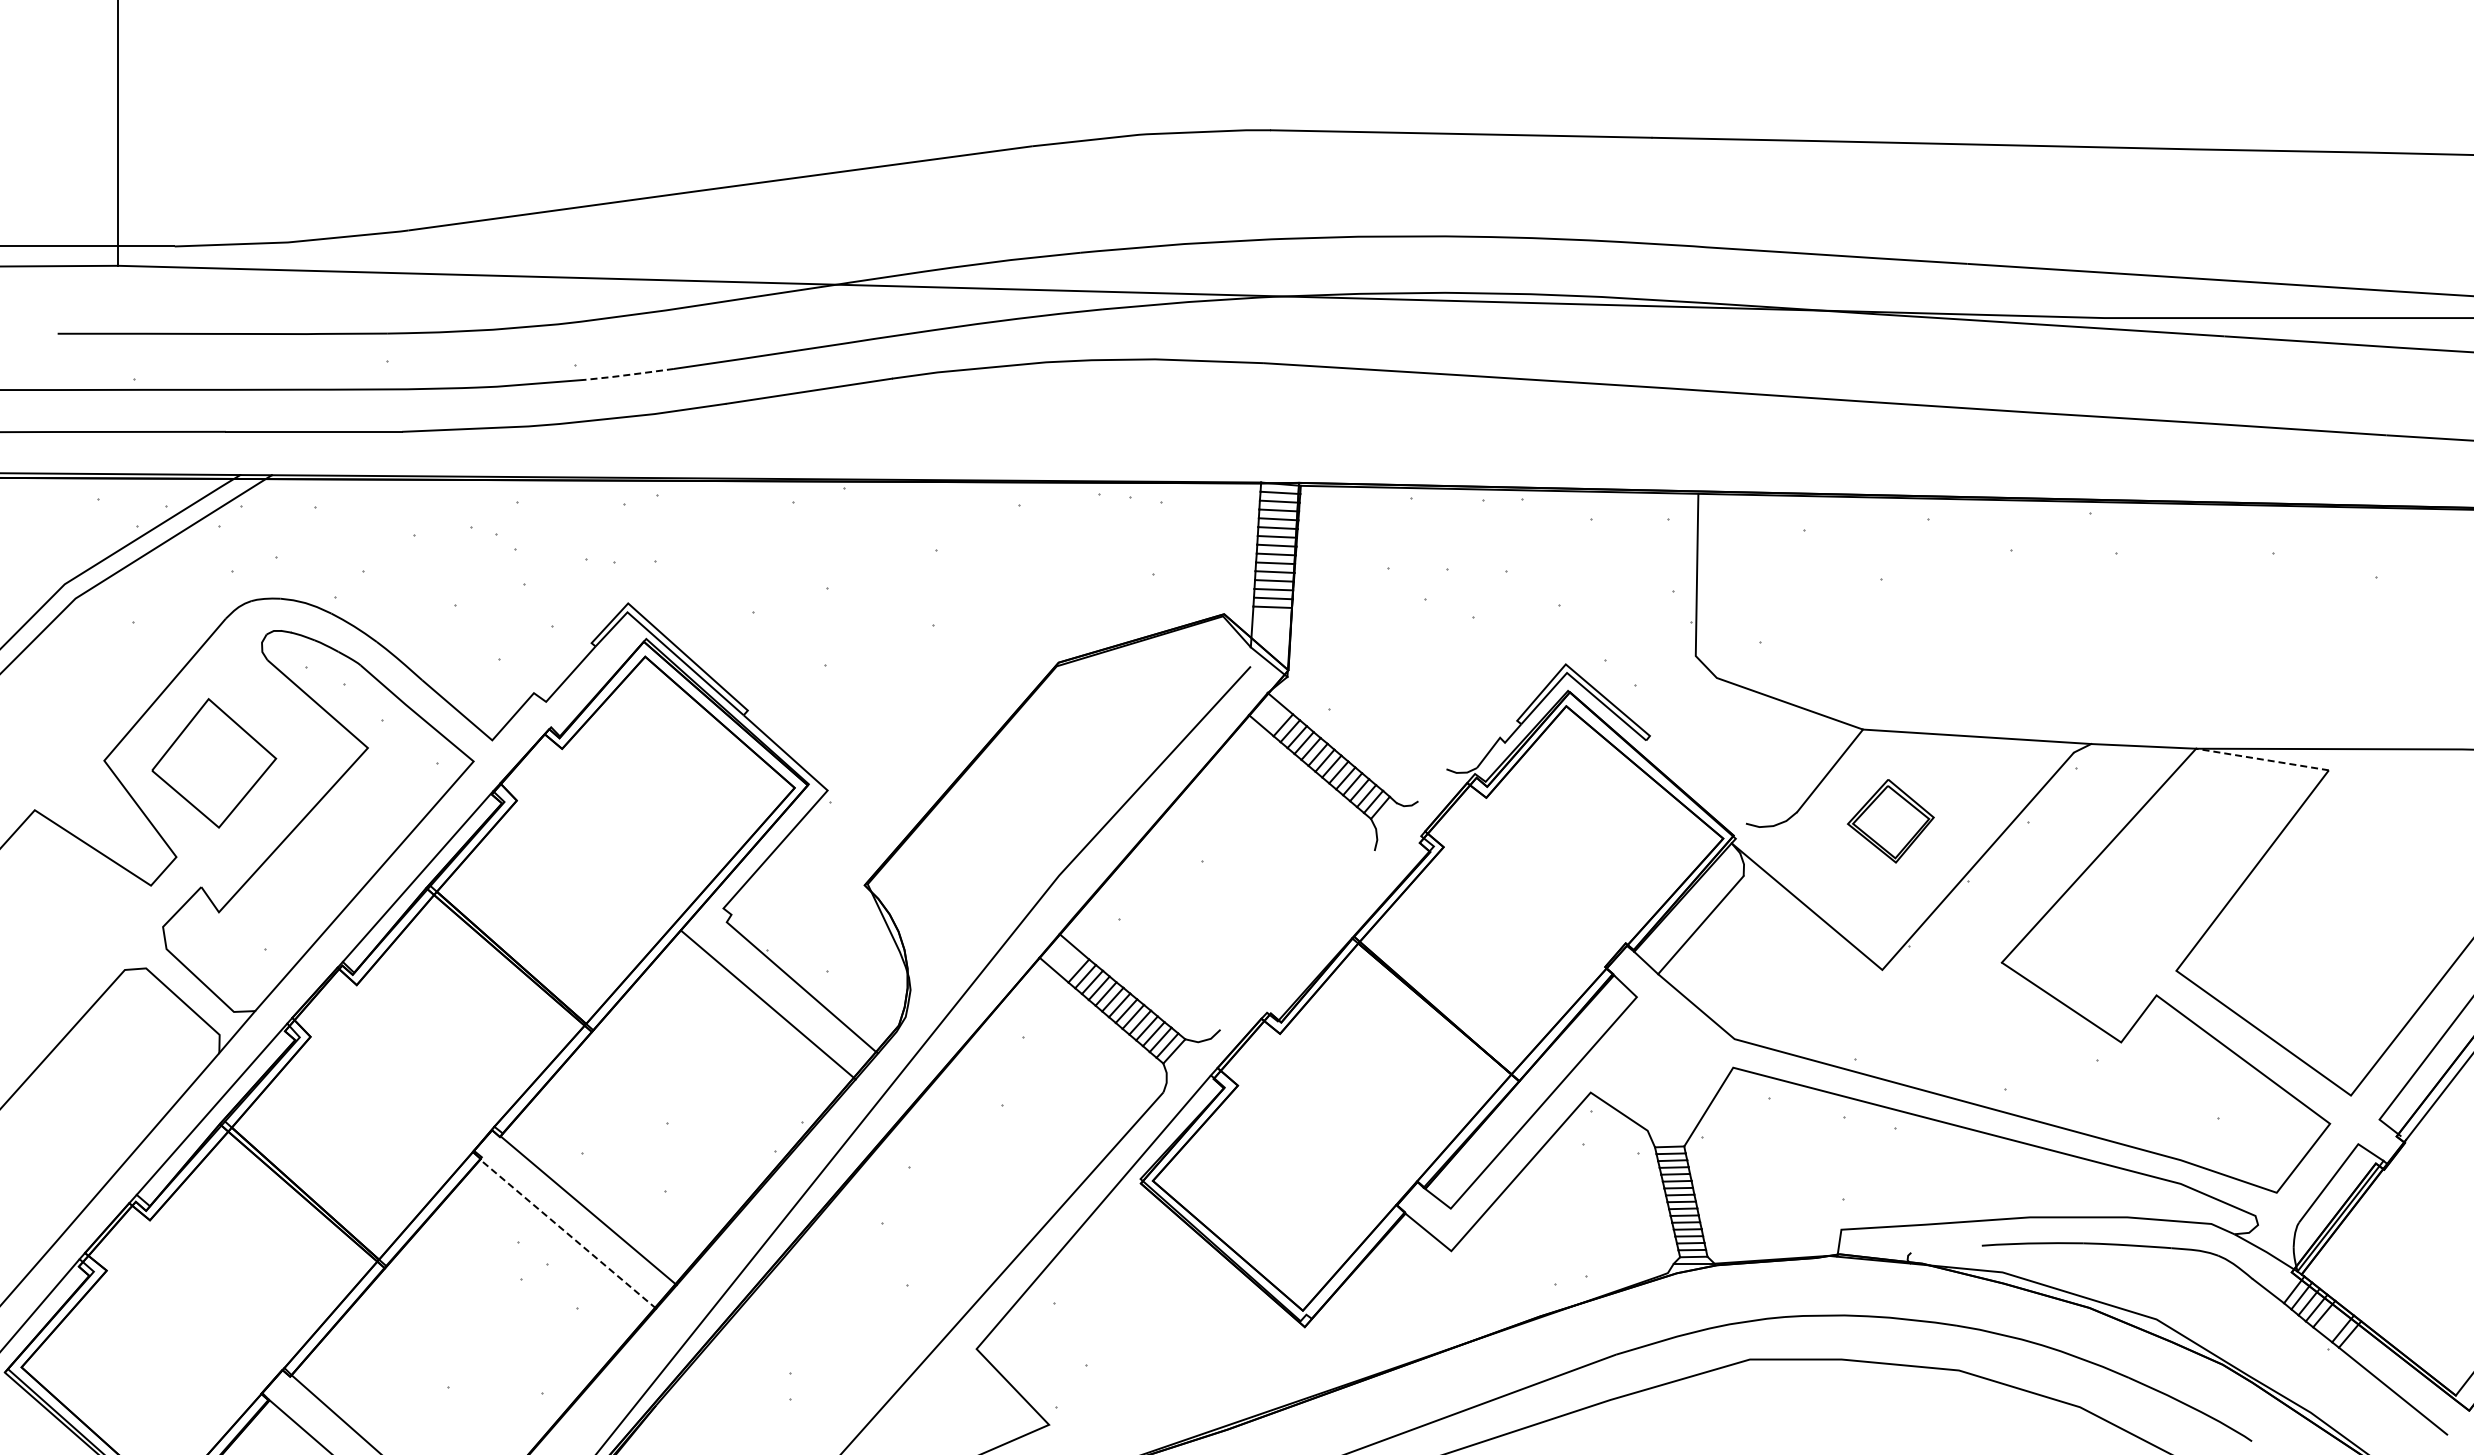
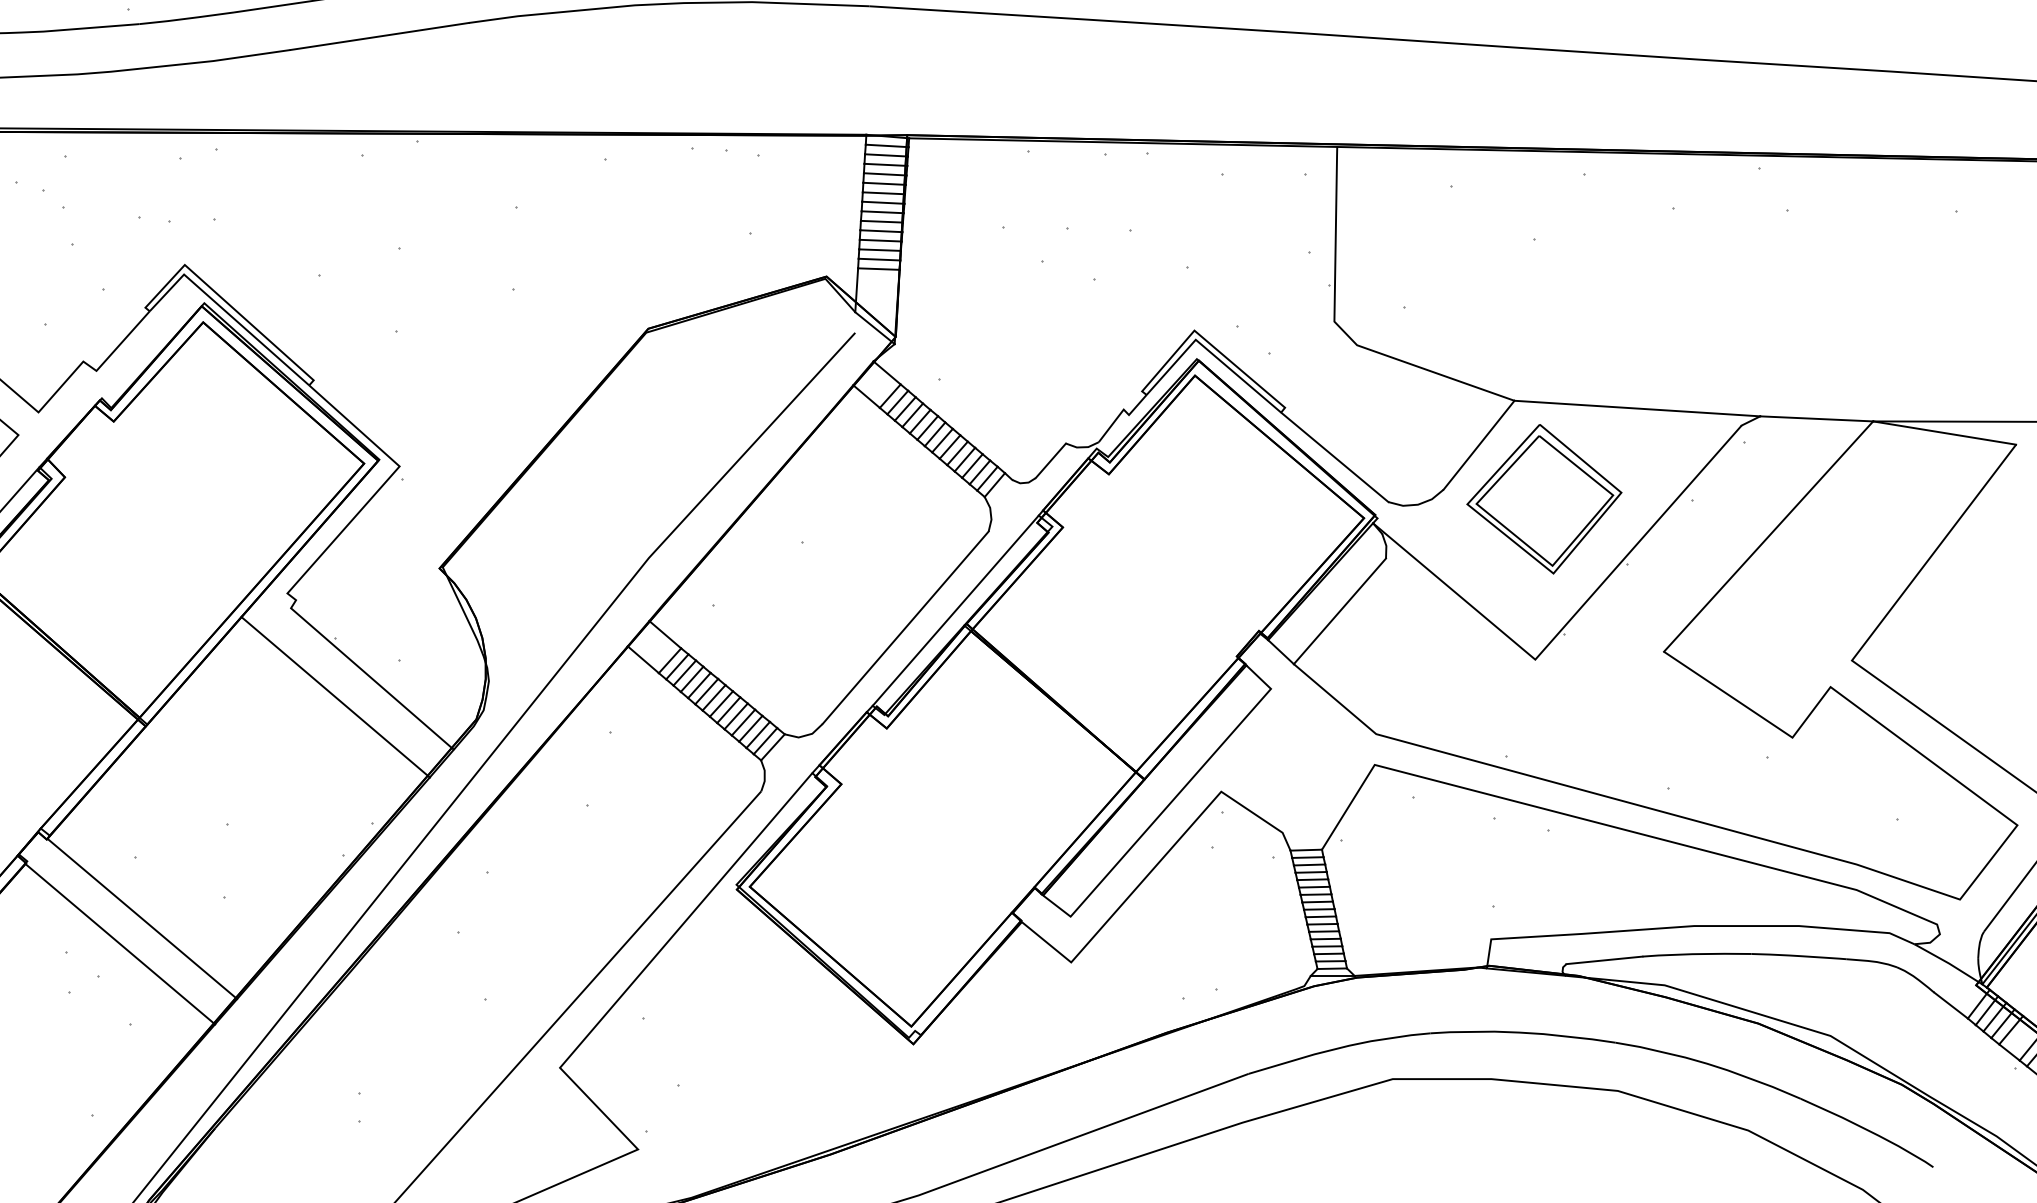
line: (629, 374) -> (186, 18), dashed -> solid
line: (2262, 759) -> (1944, 433), dashed -> solid
line: (1695, 781) -> (1334, 456), added
line: (1432, 785) -> (1050, 461), added
part: (1890, 821) -> (1544, 499), size x1.67
line: (1344, 924) -> (956, 610), added
line: (1297, 940) -> (905, 627), added
line: (567, 1233) -> (119, 943), dashed -> solid
line: (1946, 1248) -> (1604, 959), added

